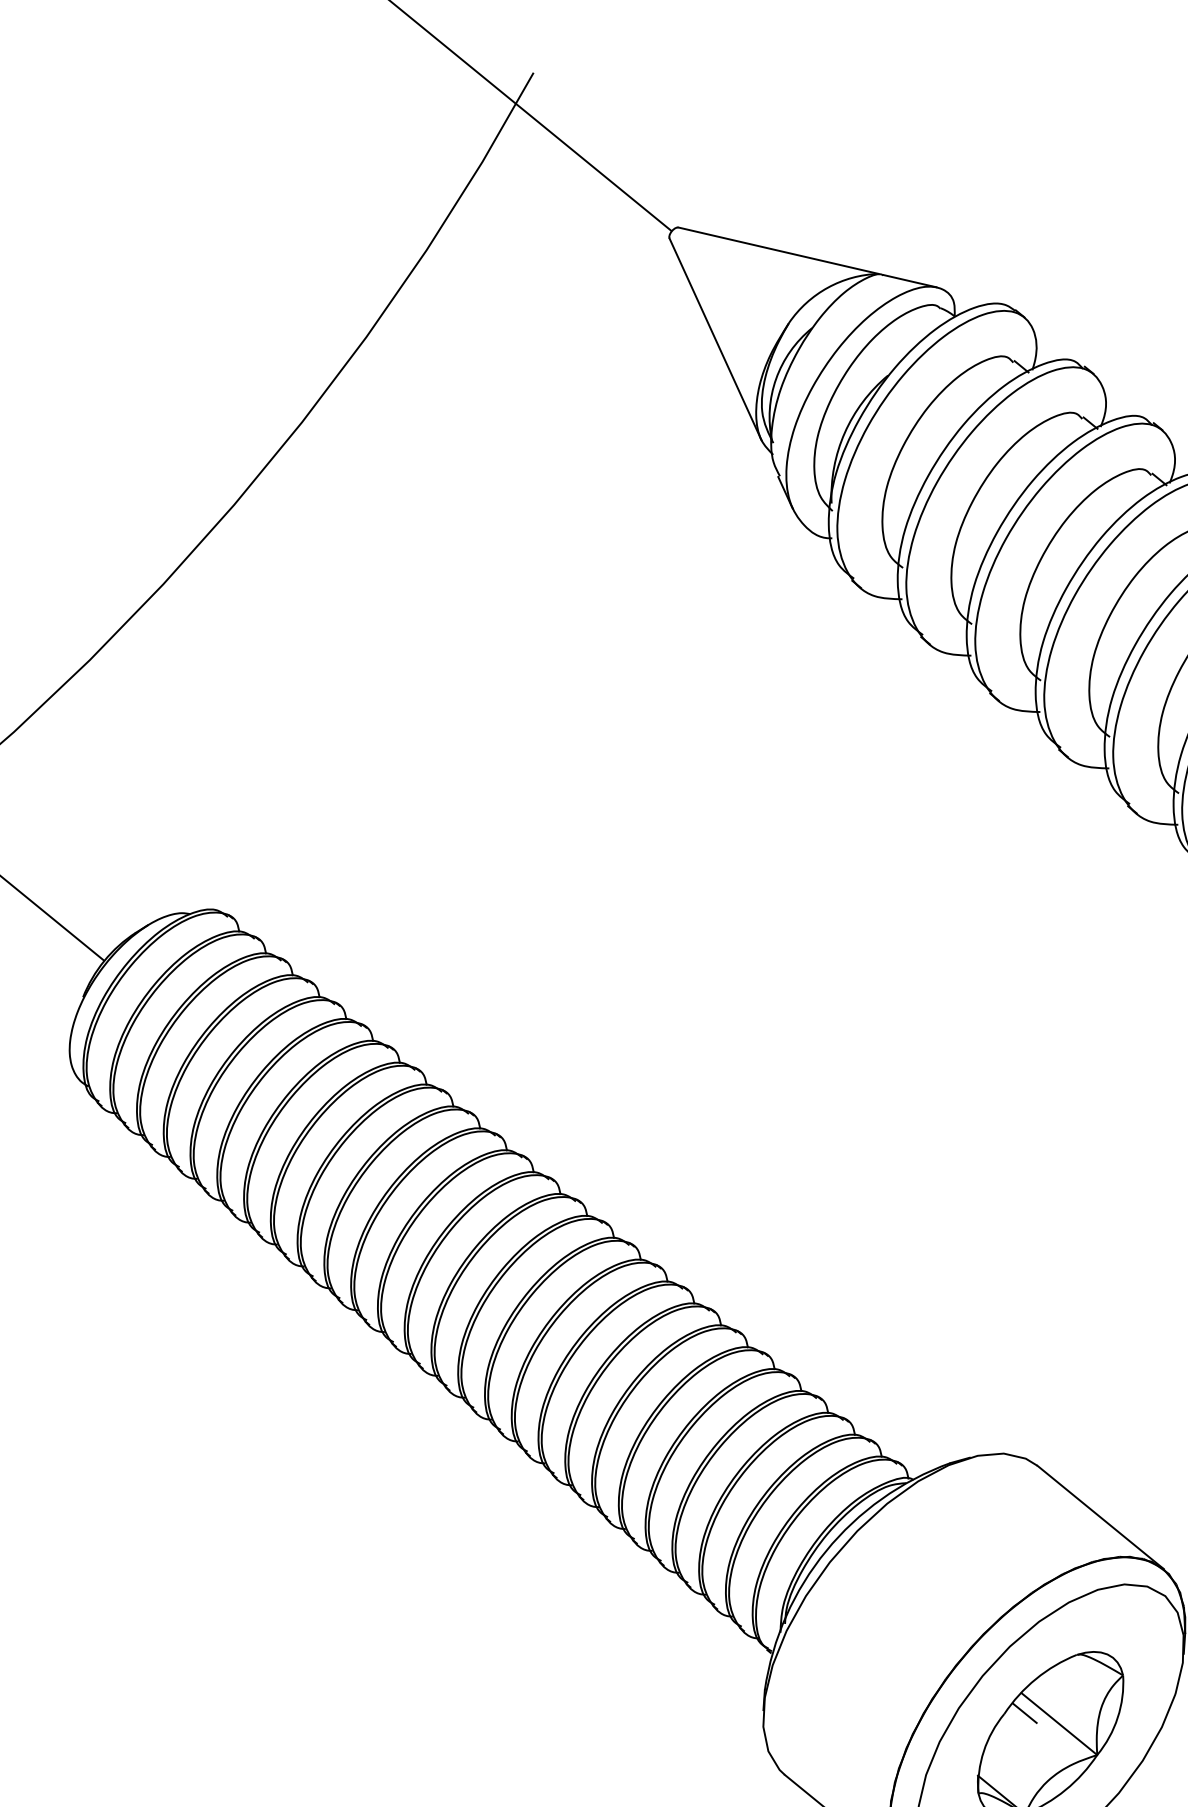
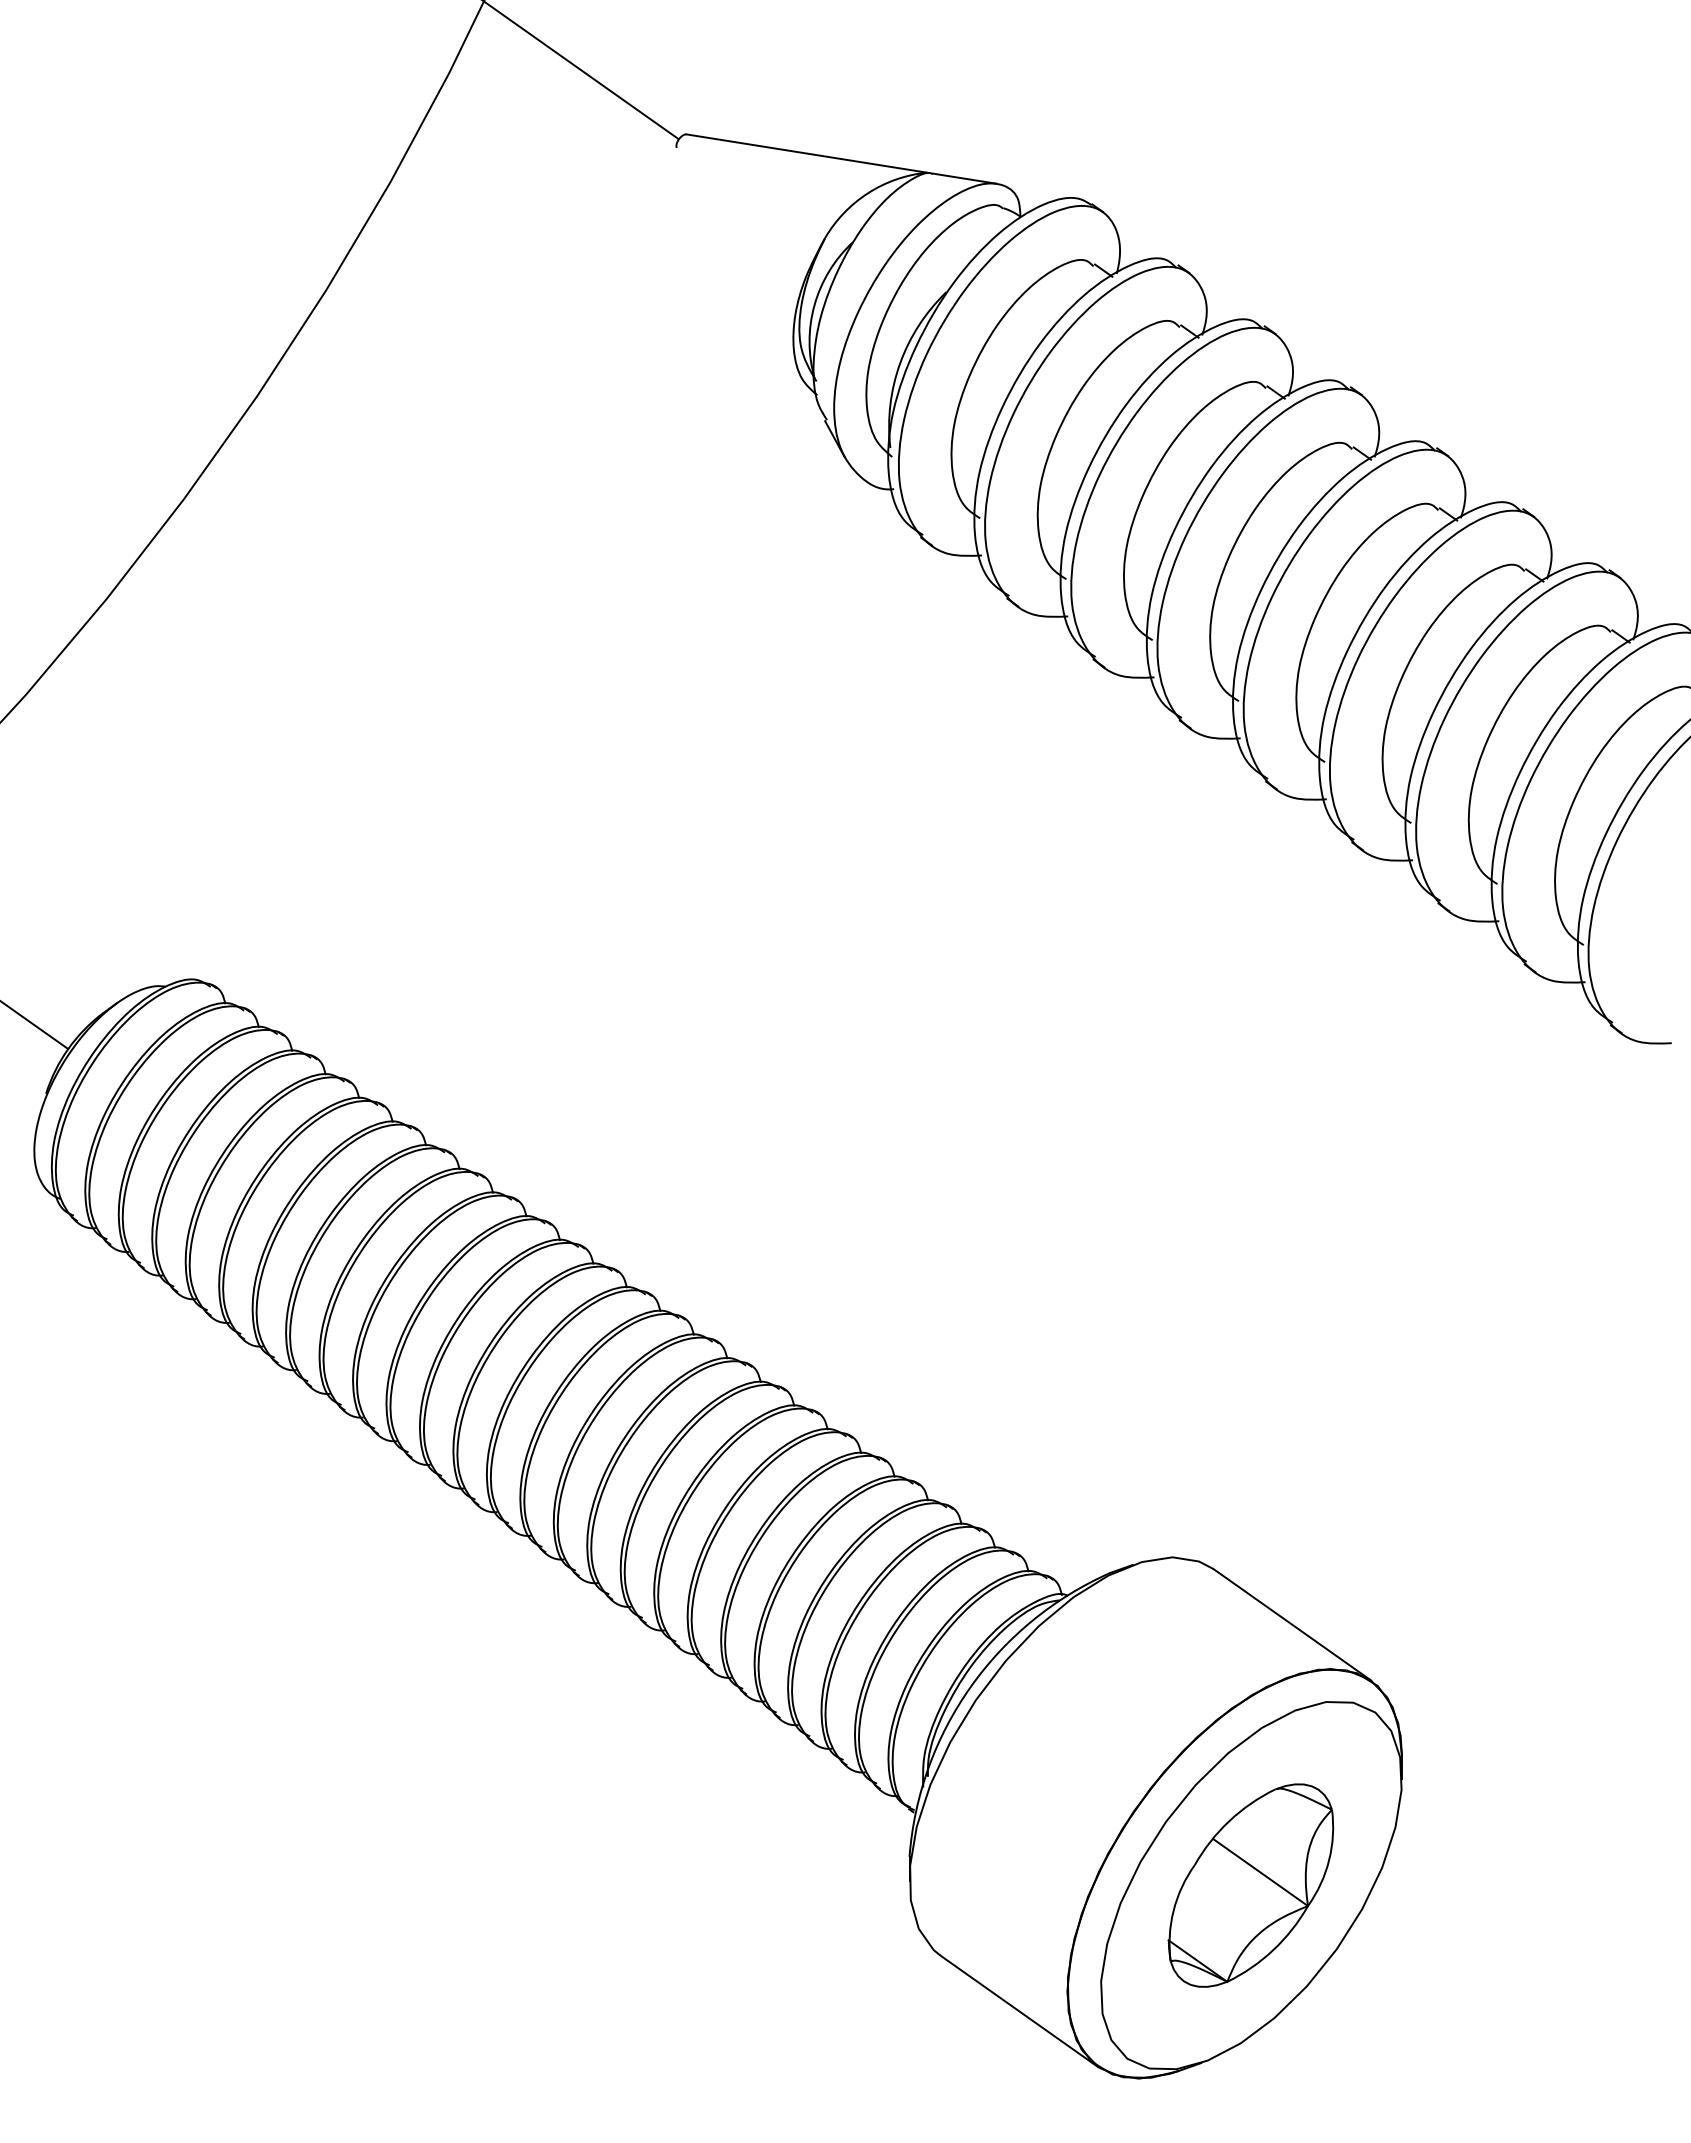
line: (715, 339) -> (739, 263), removed
line: (1024, 1713) -> (1218, 1862), removed

